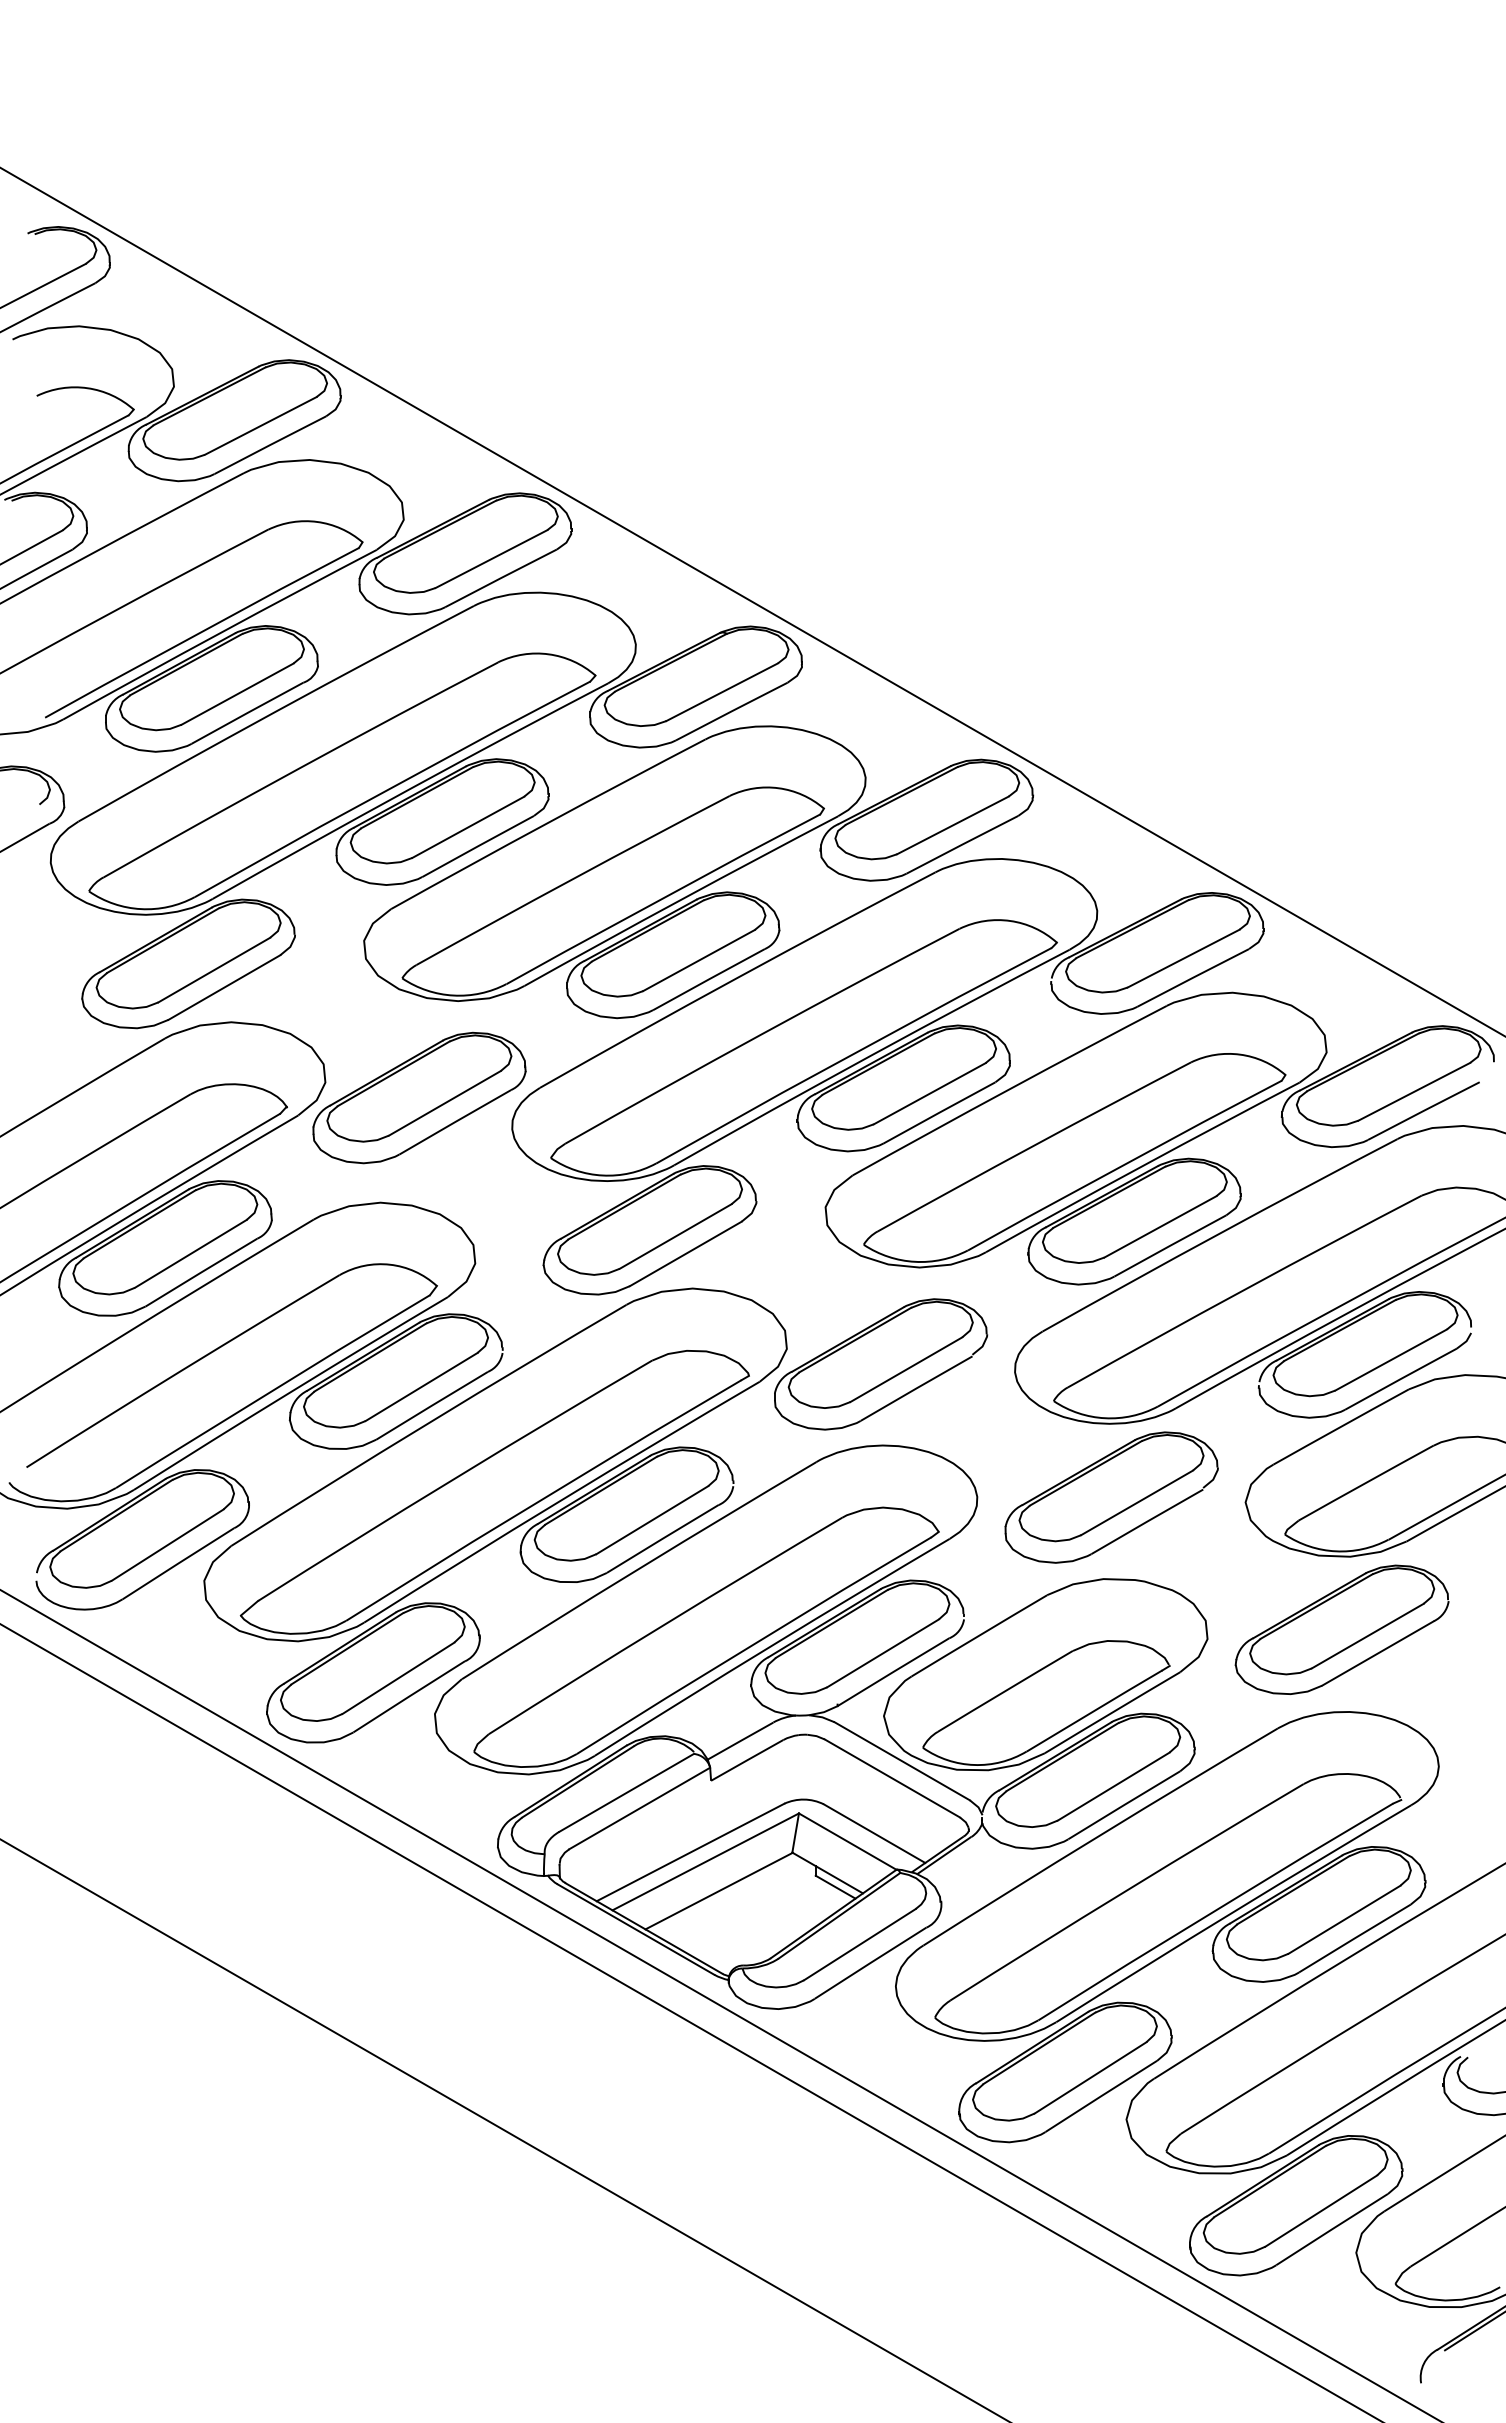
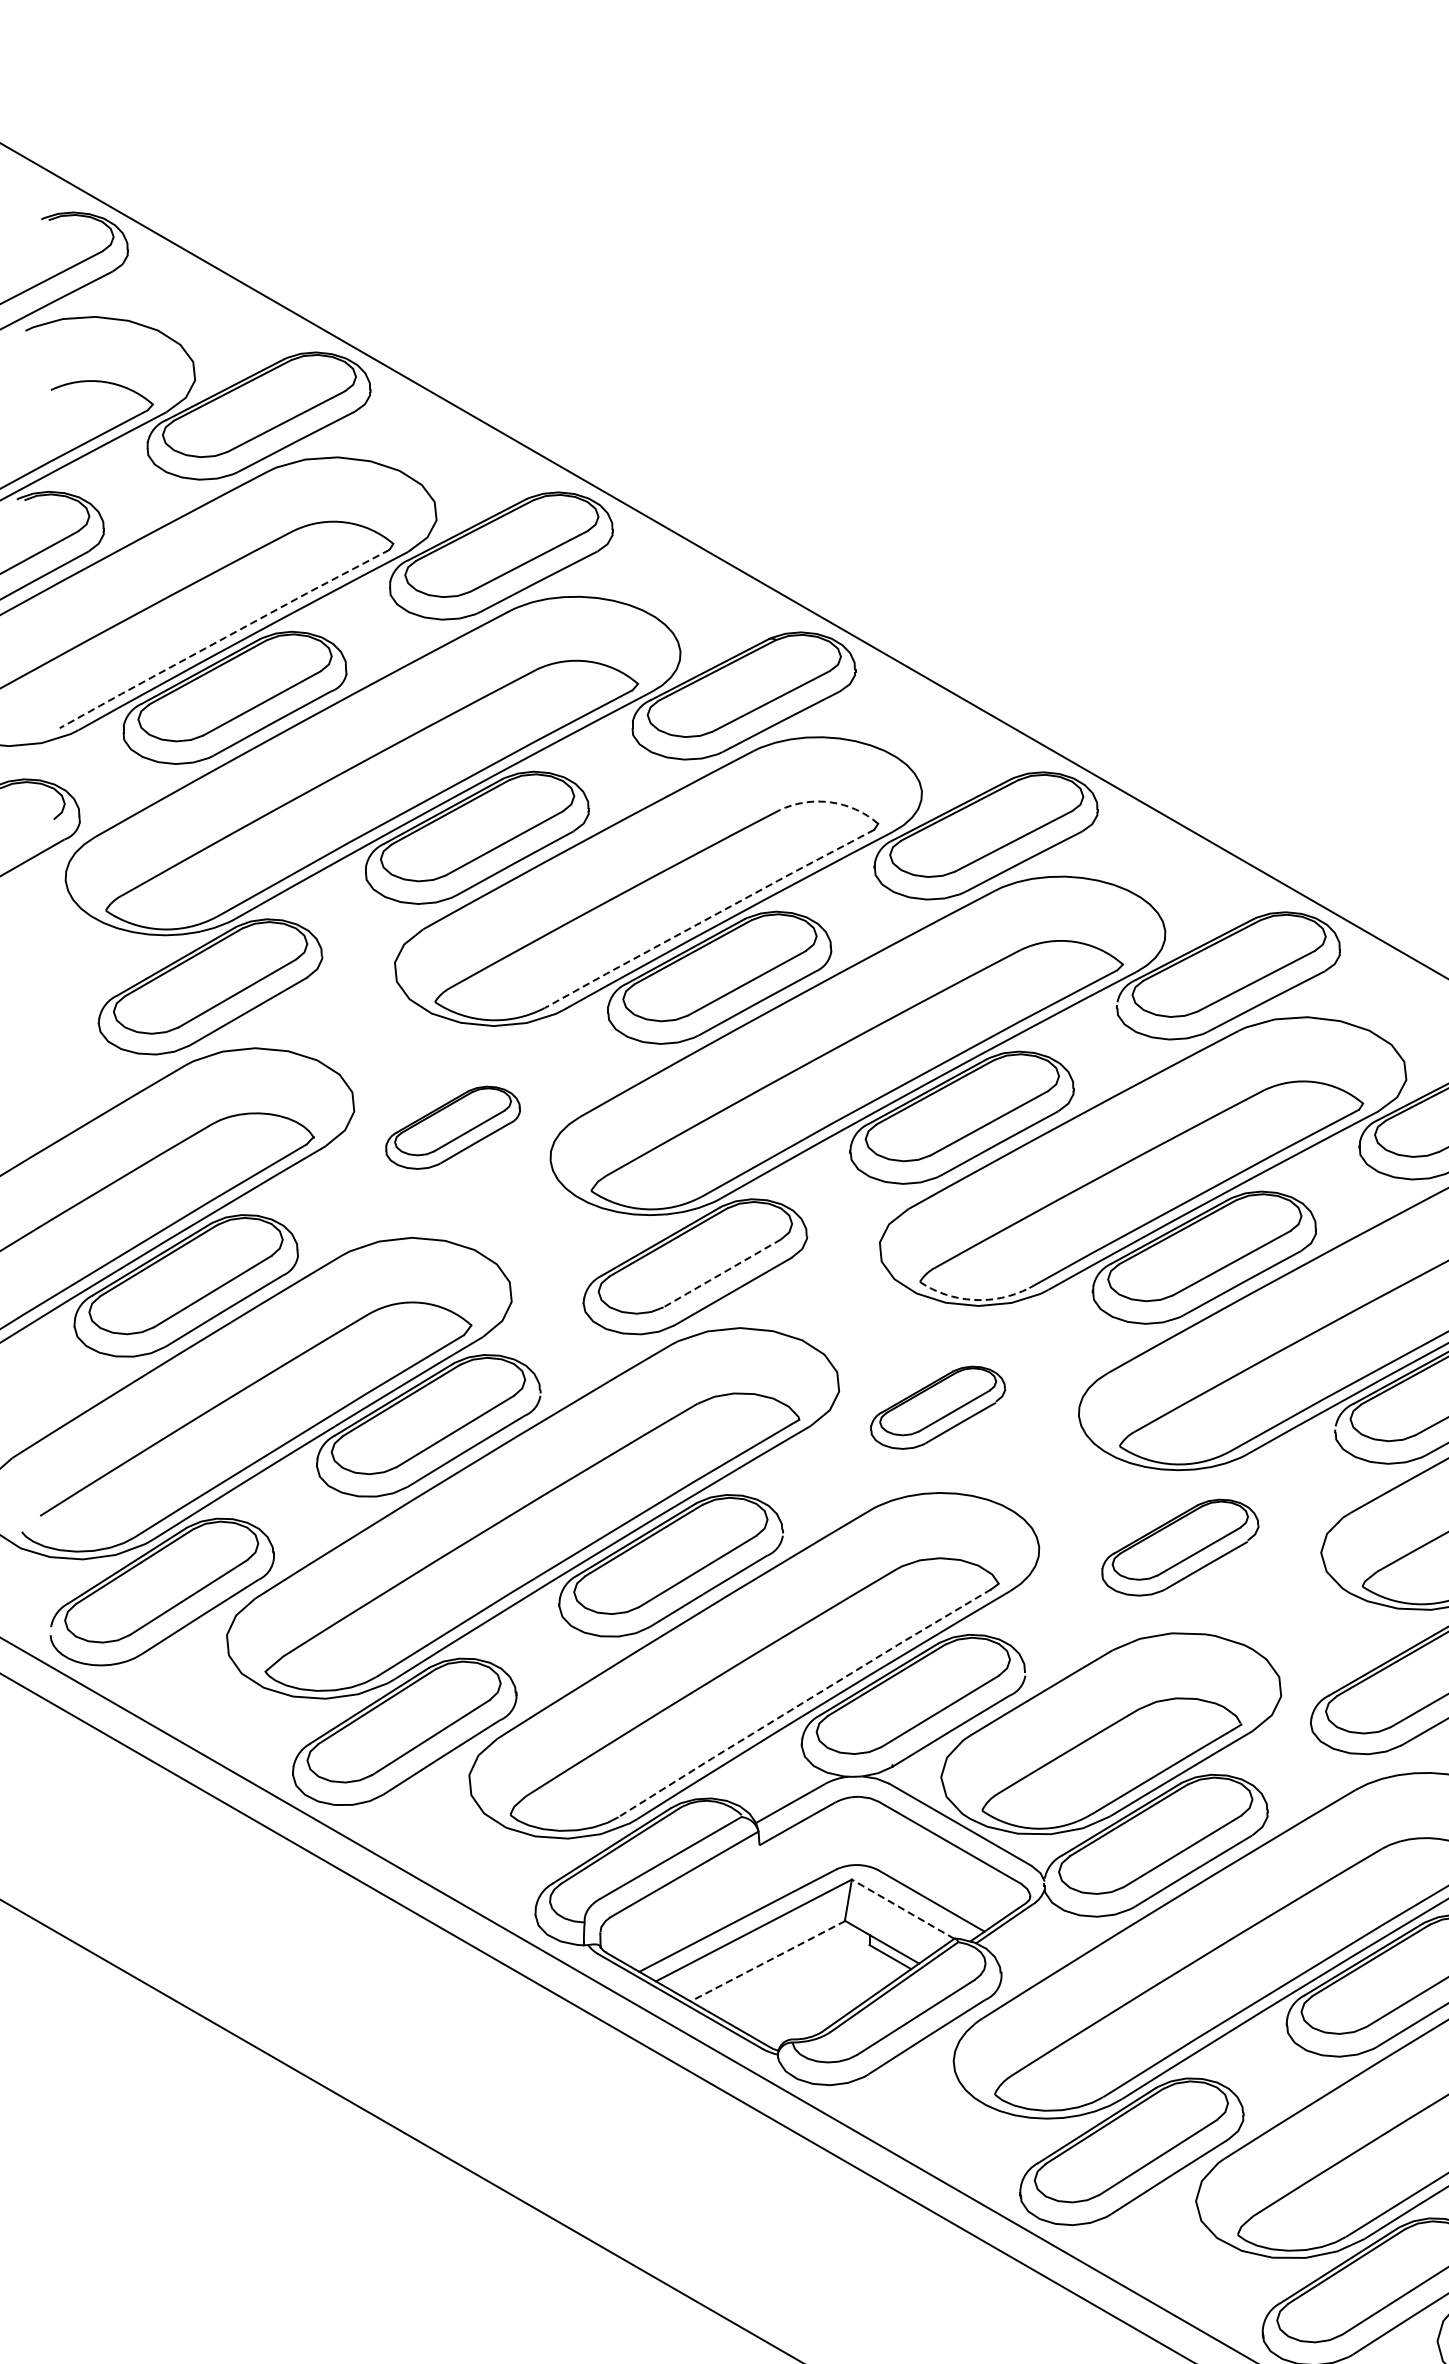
line: (201, 632) -> (224, 638), solid -> dashed
arc: (778, 788) -> (830, 802), solid -> dashed
line: (662, 898) -> (708, 918), solid -> dashed
part: (419, 1097) -> (453, 1127), size x0.6
line: (675, 1236) -> (722, 1273), solid -> dashed
arc: (915, 1261) -> (974, 1299), solid -> dashed
part: (881, 1364) -> (938, 1407), size x0.6
part: (1111, 1497) -> (1180, 1547), size x0.7
line: (753, 1644) -> (804, 1702), solid -> dashed
line: (847, 1841) -> (902, 1909), solid -> dashed
line: (719, 1891) -> (768, 1961), solid -> dashed

